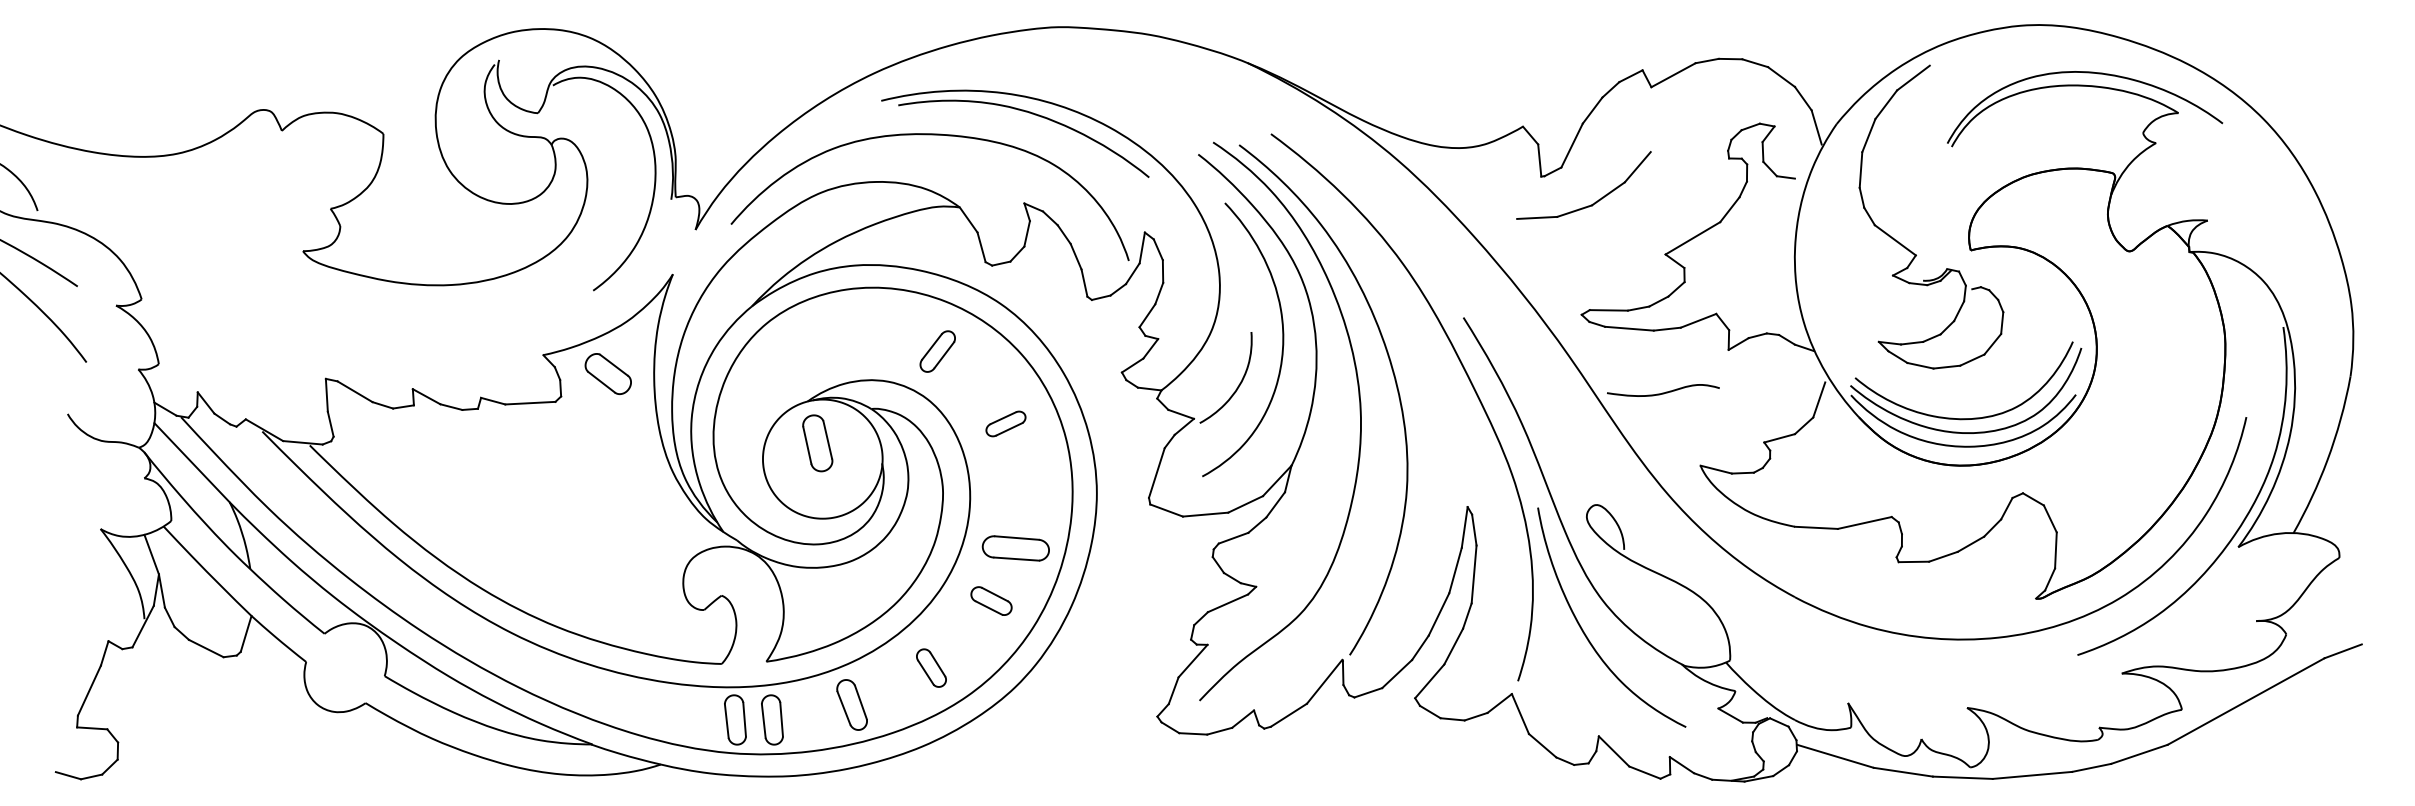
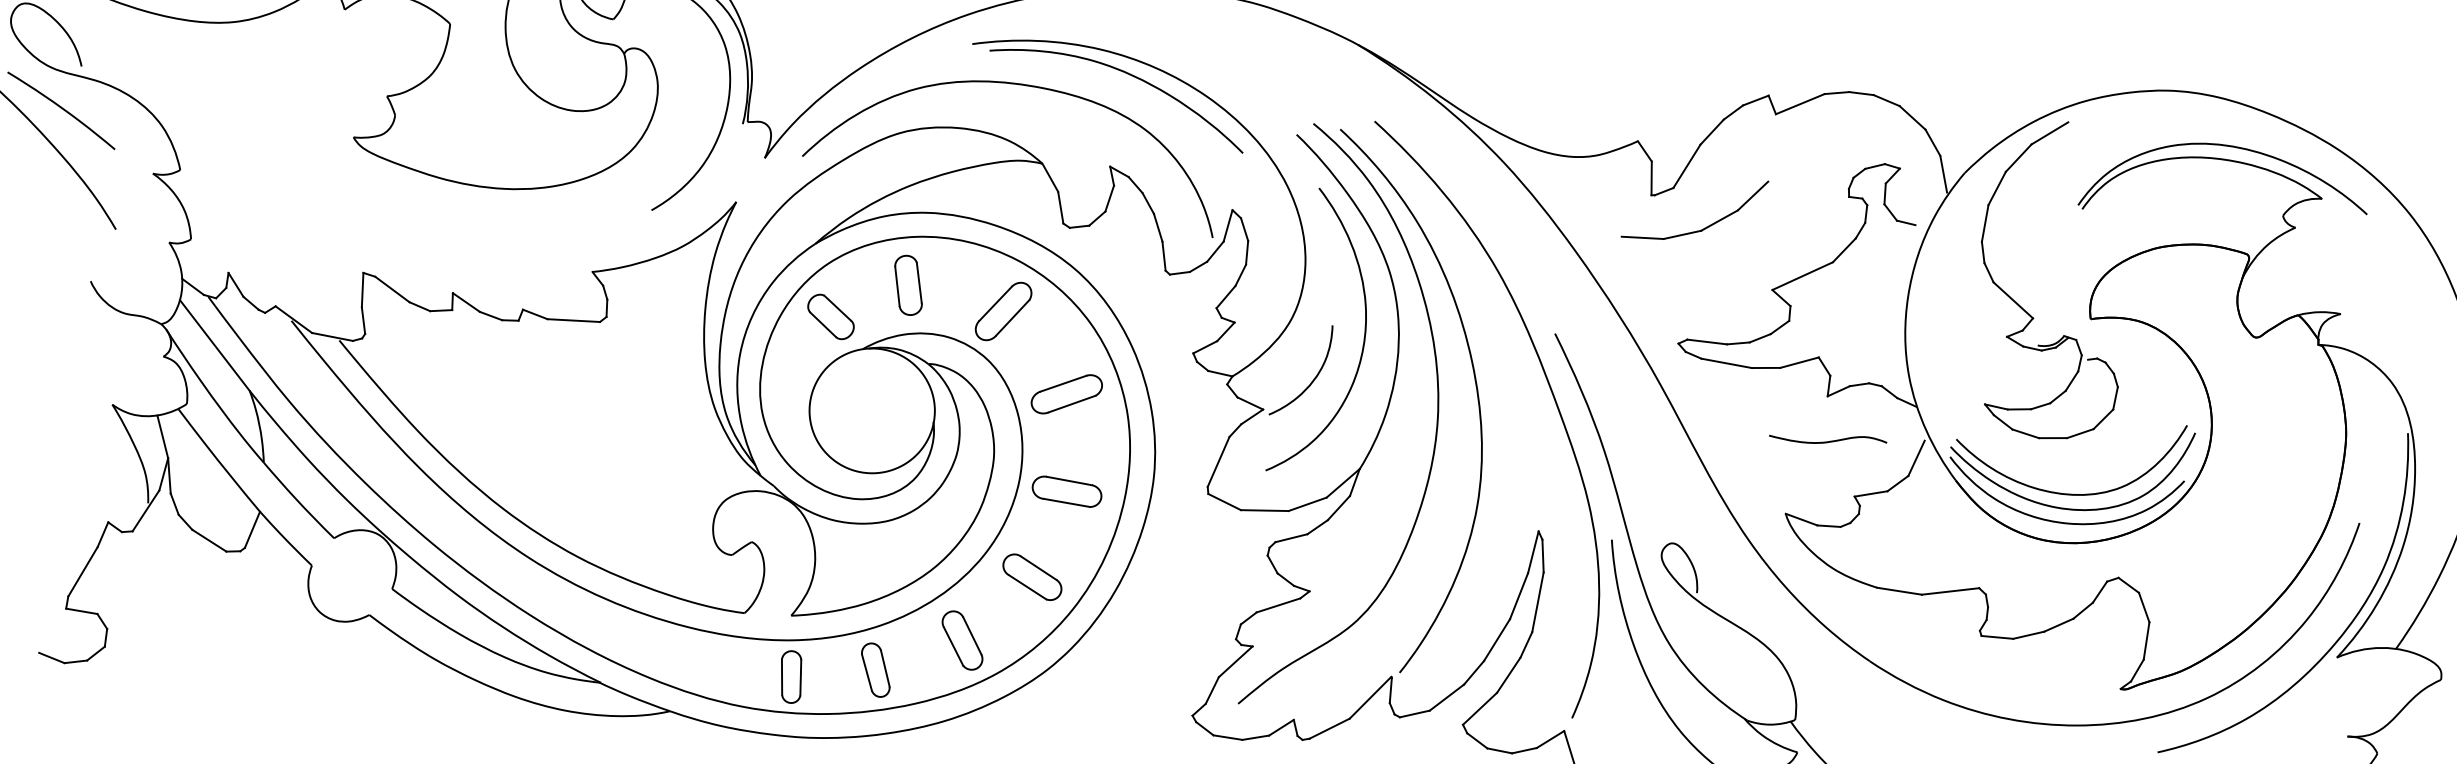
part: (937, 351) -> (1003, 311), size x1.43
part: (607, 373) -> (830, 316), moved
curve: (1663, 392) -> (1828, 441), moved
part: (1005, 423) -> (1066, 393), size x1.67
part: (817, 443) -> (908, 285), moved
part: (1015, 548) -> (1066, 491), moved
part: (991, 600) -> (1032, 576), size x1.43
part: (931, 667) -> (962, 639), size x1.43
part: (735, 719) -> (752, 672), removed

